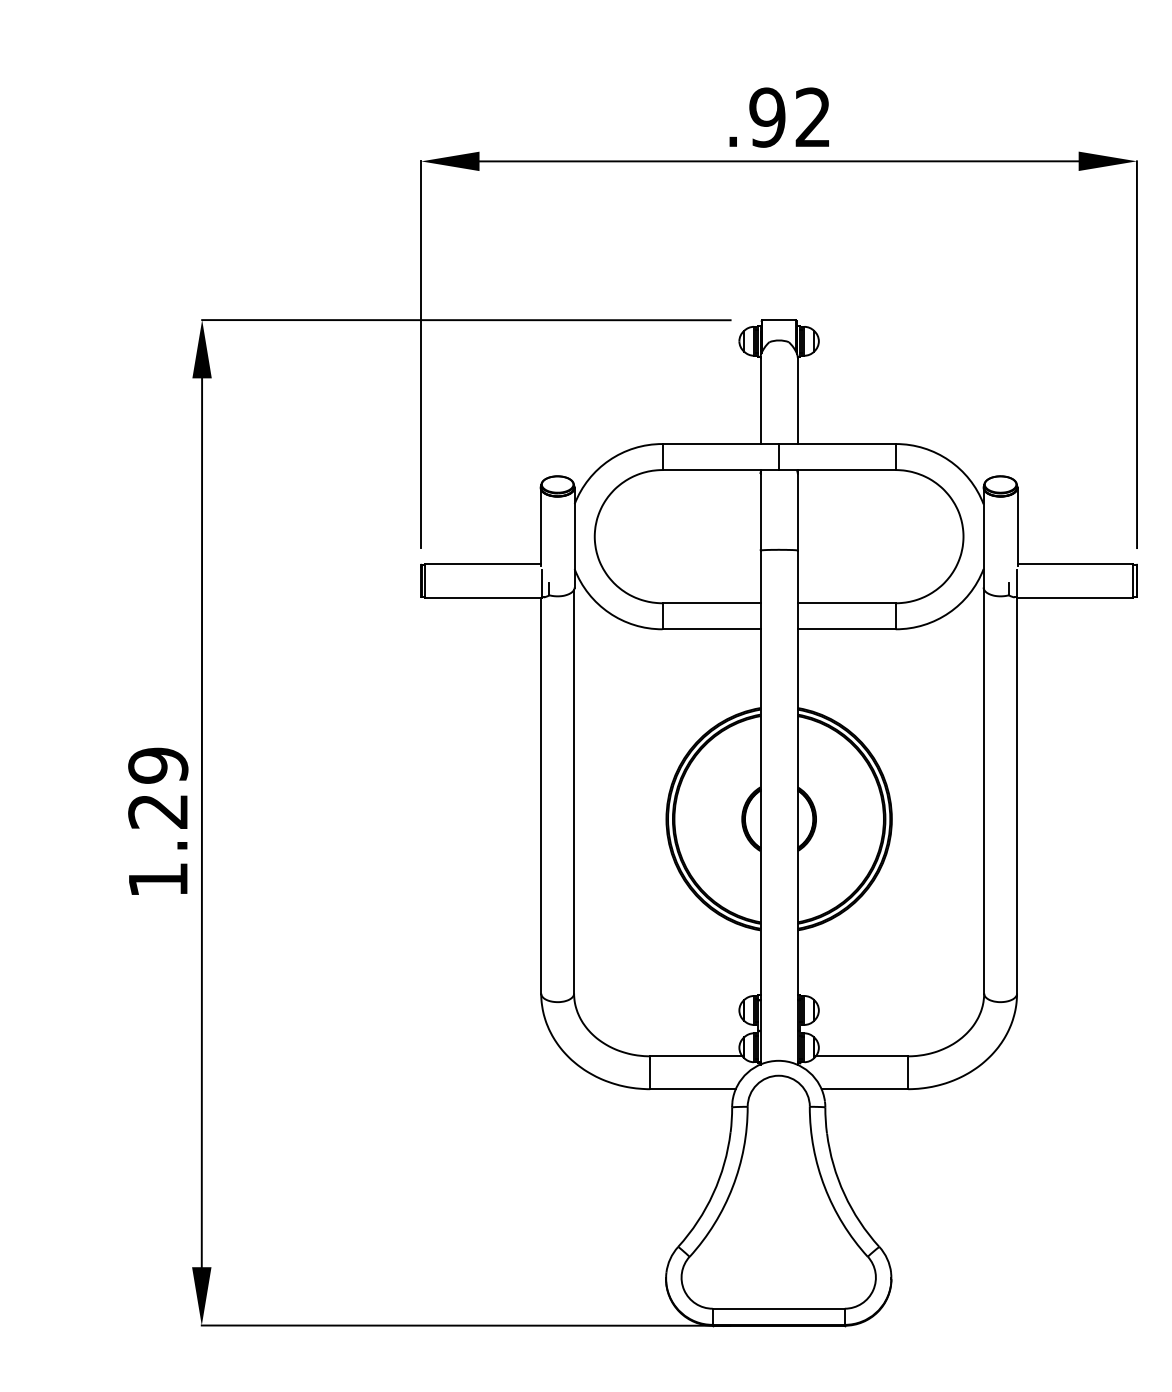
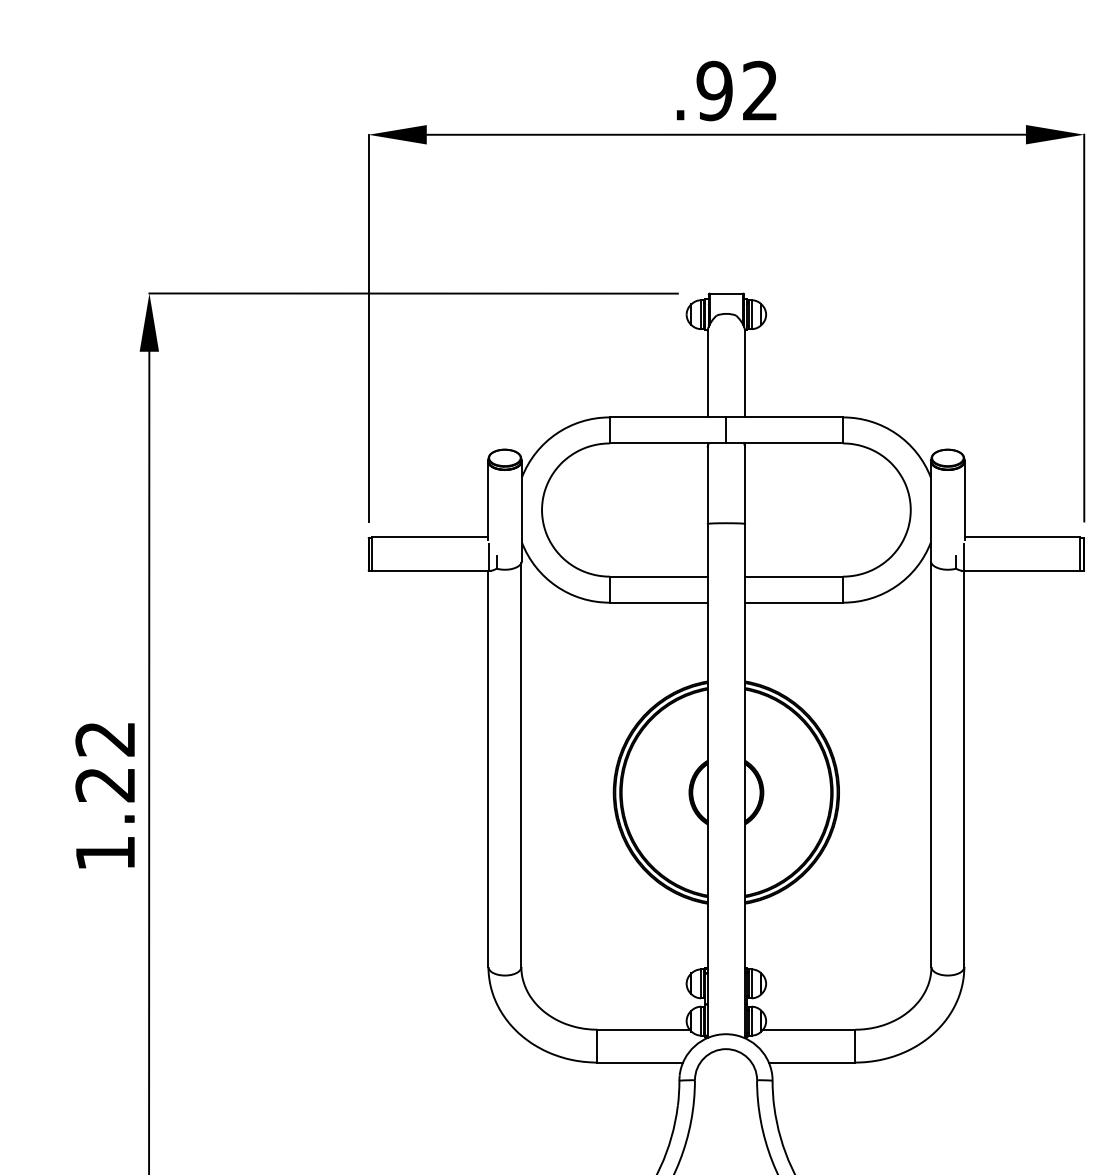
text: (158, 765) -> (105, 738), 1.29 -> 1.22

